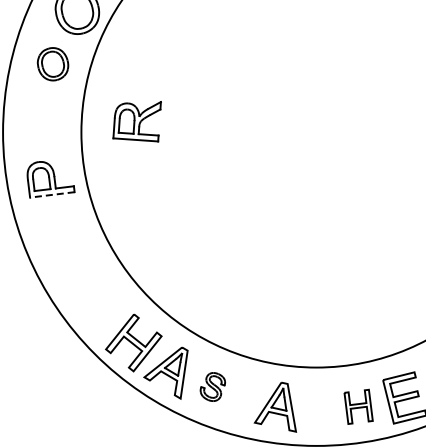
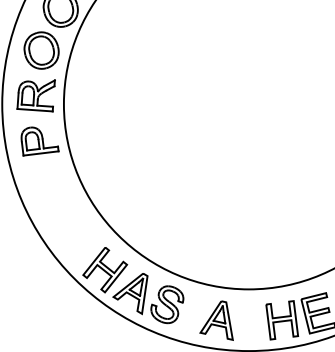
part: (52, 64) -> (41, 50), size x1.43
part: (136, 121) -> (35, 95), moved
line: (51, 194) -> (40, 153), dashed -> solid
part: (212, 386) -> (167, 304), size x1.67
part: (358, 406) -> (282, 320), size x1.43

